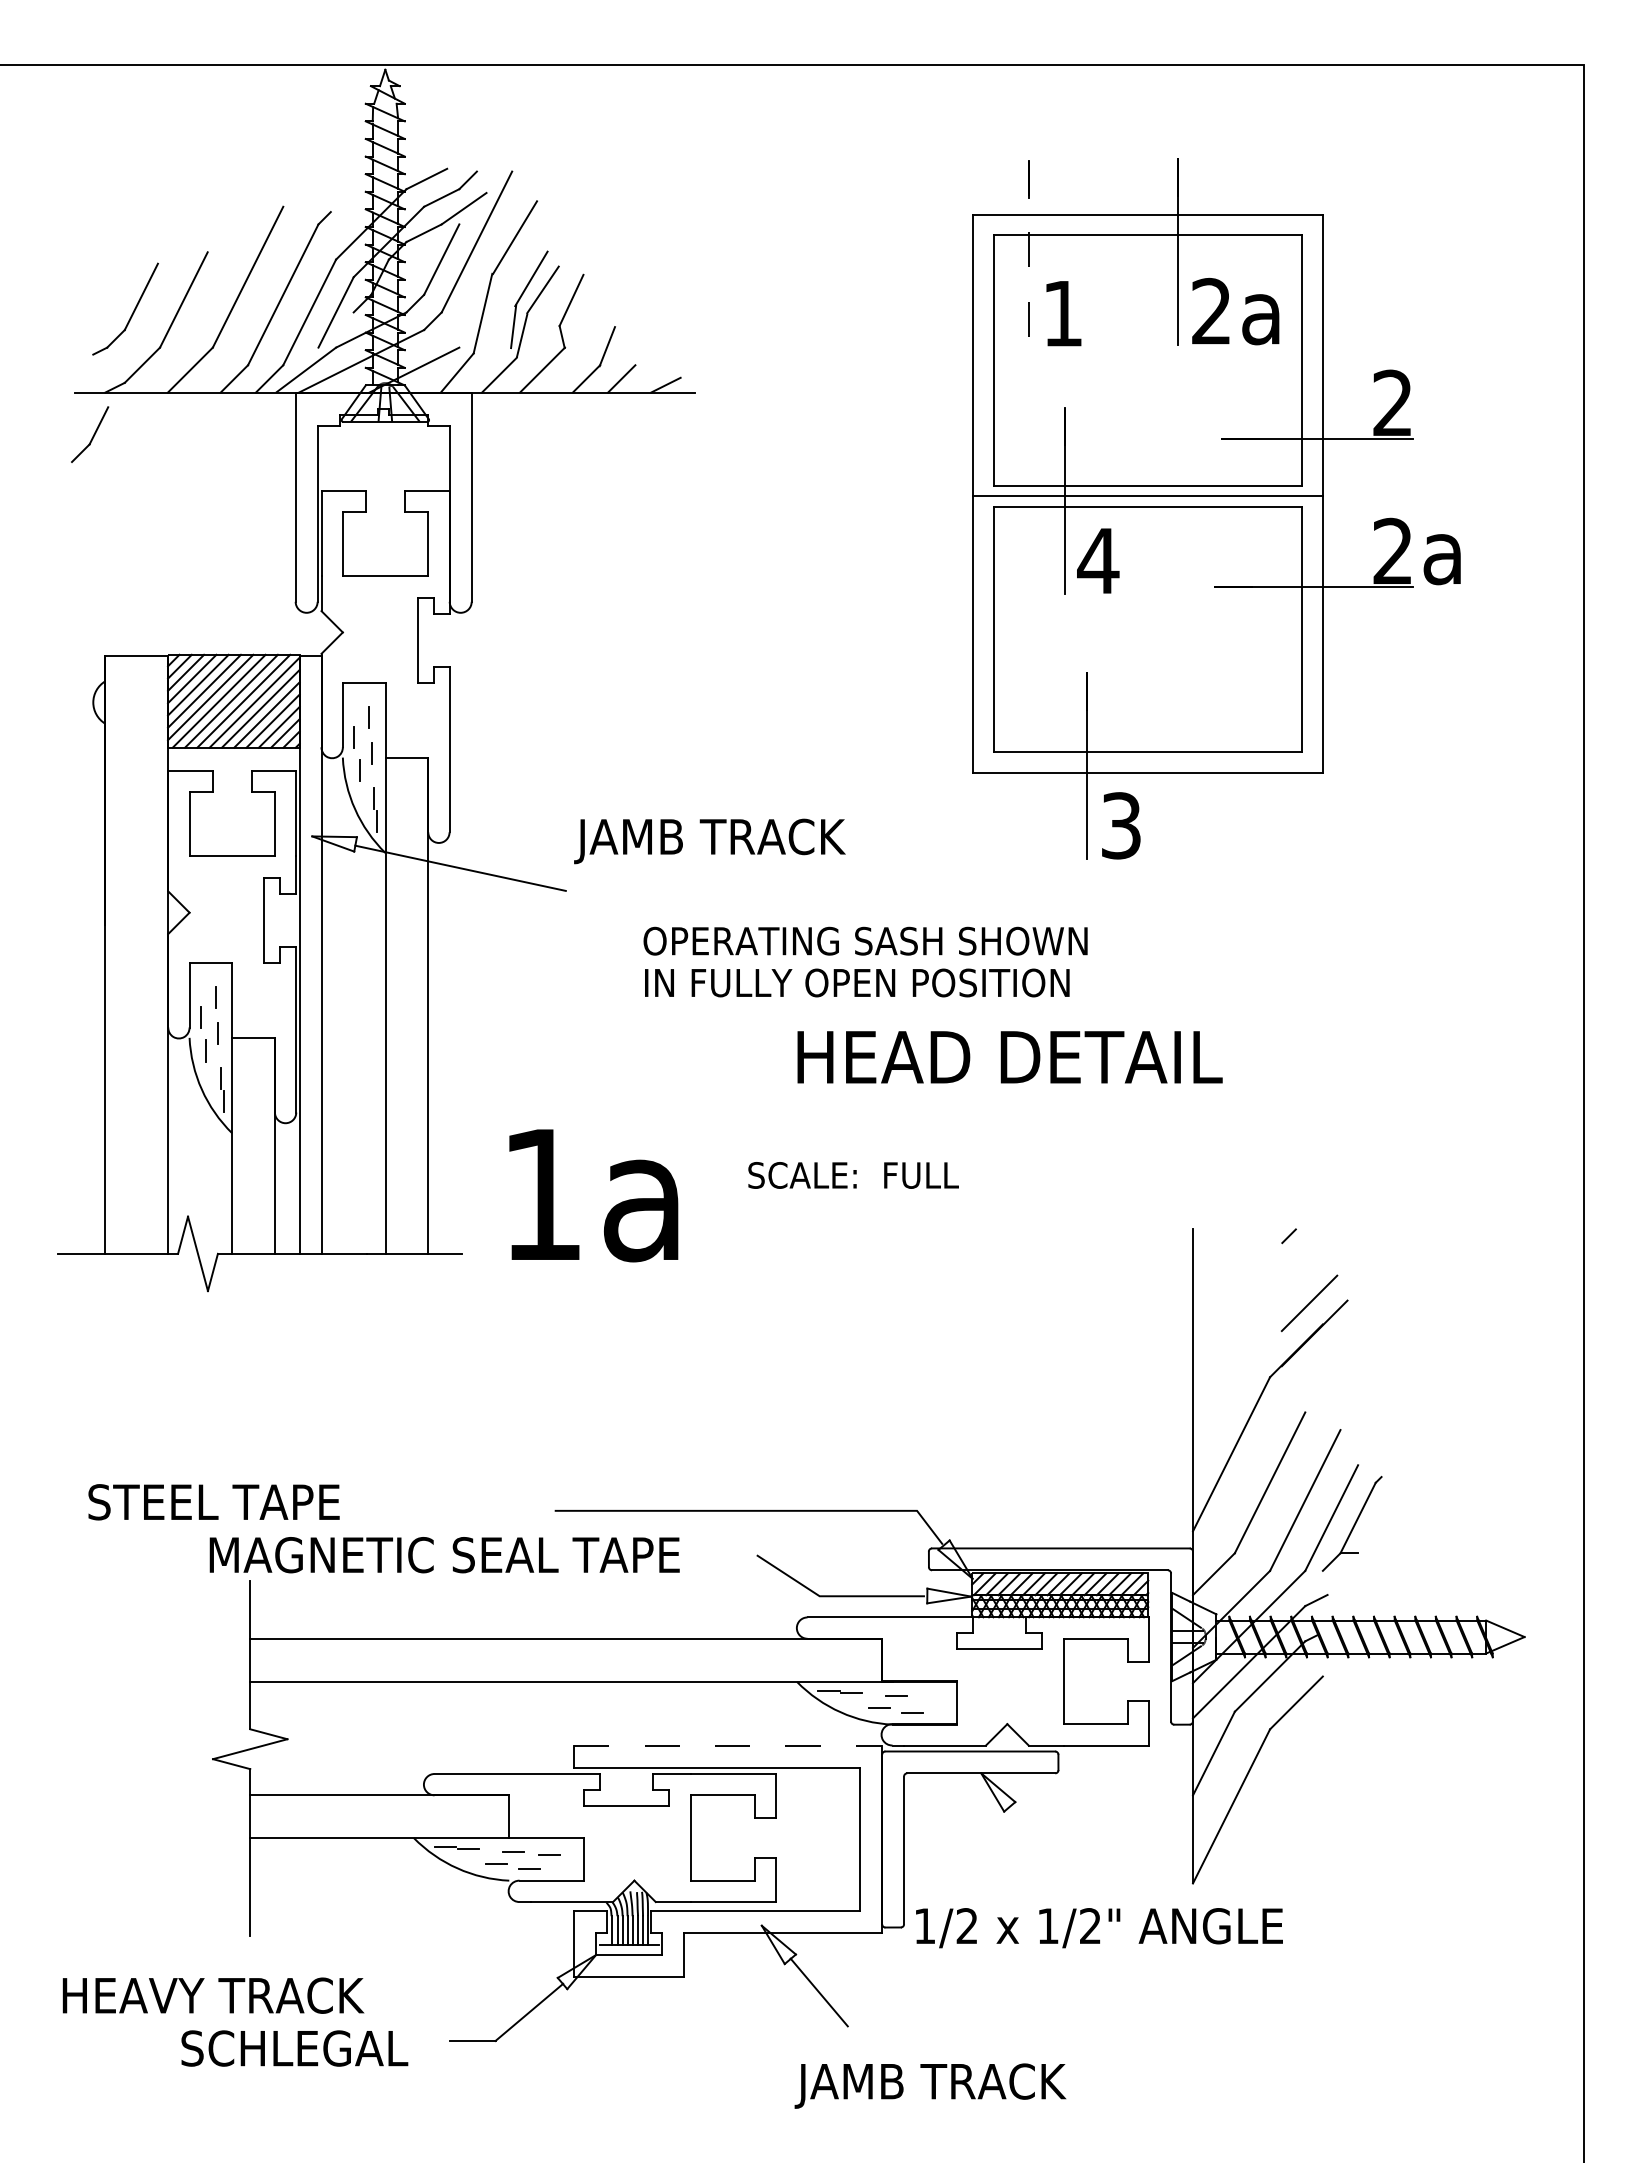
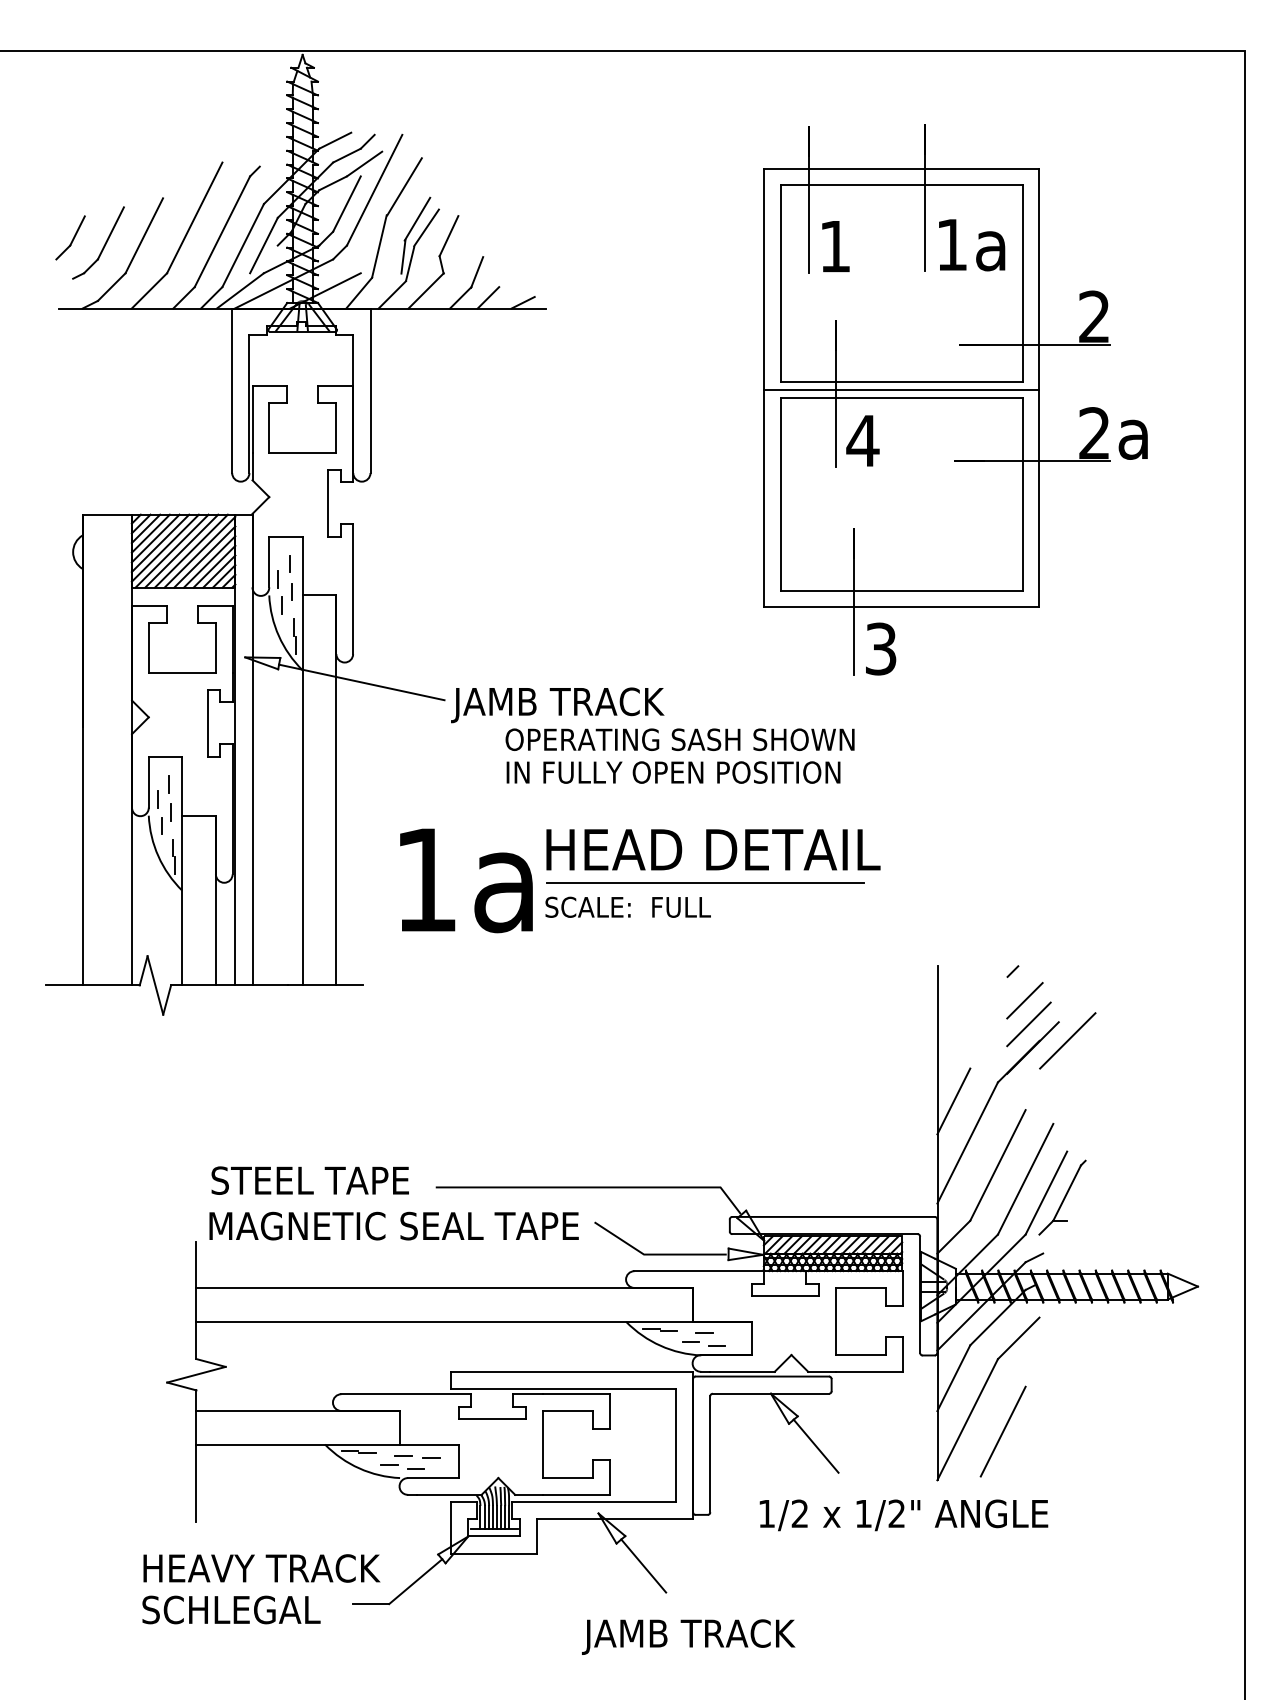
line: (1029, 254) -> (808, 200), dashed -> solid
text: (1210, 310) -> (951, 244), 2a -> 1a
part: (90, 434) -> (70, 237), moved
text: (709, 841) -> (557, 705), moved
text: (1009, 1057) -> (713, 850), moved
line: (897, 1122) -> (705, 882), added
text: (853, 1175) -> (628, 907), moved
text: (593, 1195) -> (466, 880), moved
line: (1303, 1272) -> (1024, 1000), added
line: (1358, 1324) -> (1067, 1040), added
line: (1213, 1401) -> (953, 1101), added
text: (213, 1502) -> (309, 1180), moved
text: (444, 1555) -> (393, 1226), moved
line: (728, 1745) -> (572, 1371), dashed -> solid
line: (1276, 1821) -> (1003, 1431), added
line: (1038, 1839) -> (815, 1445), added
text: (1099, 1928) -> (903, 1515), moved
text: (213, 1995) -> (261, 1568), moved
text: (930, 2085) -> (688, 1636), moved

